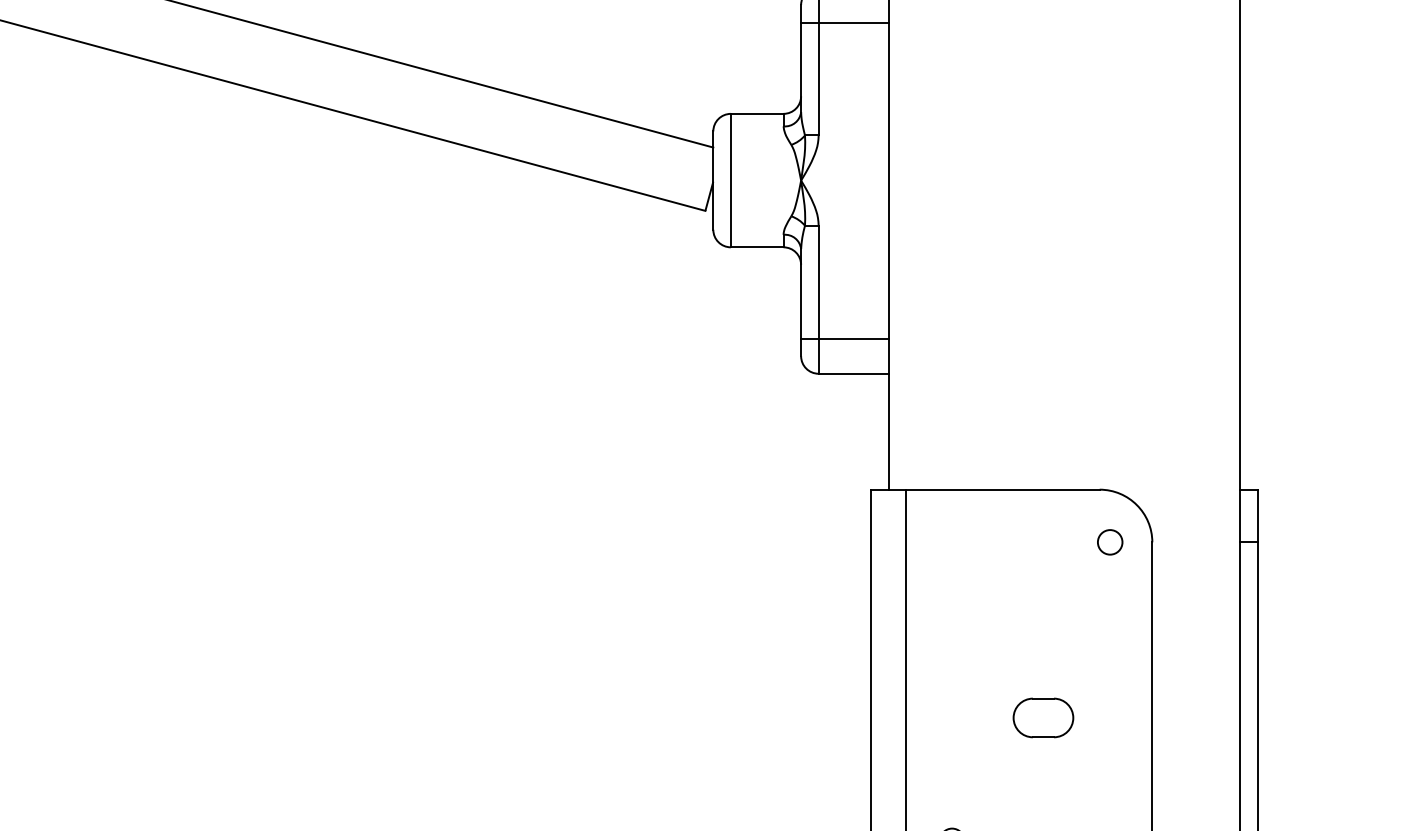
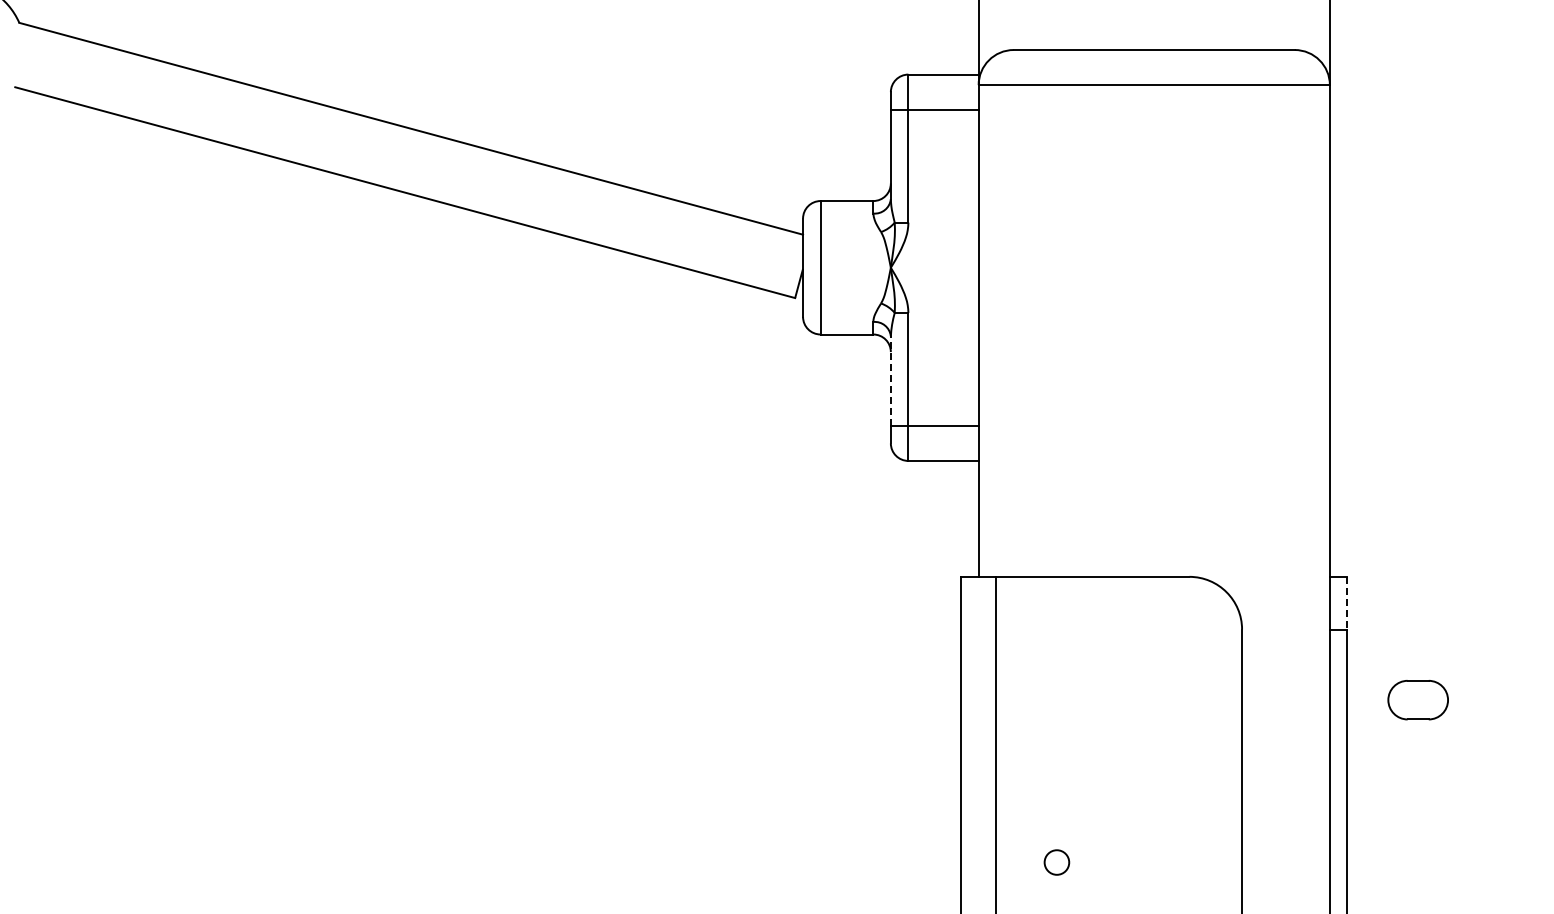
line: (800, 294) -> (890, 381), solid -> dashed
line: (1257, 516) -> (1347, 603), solid -> dashed
circle: (1109, 542) -> (1056, 862), moved
part: (1042, 718) -> (1417, 700), moved

